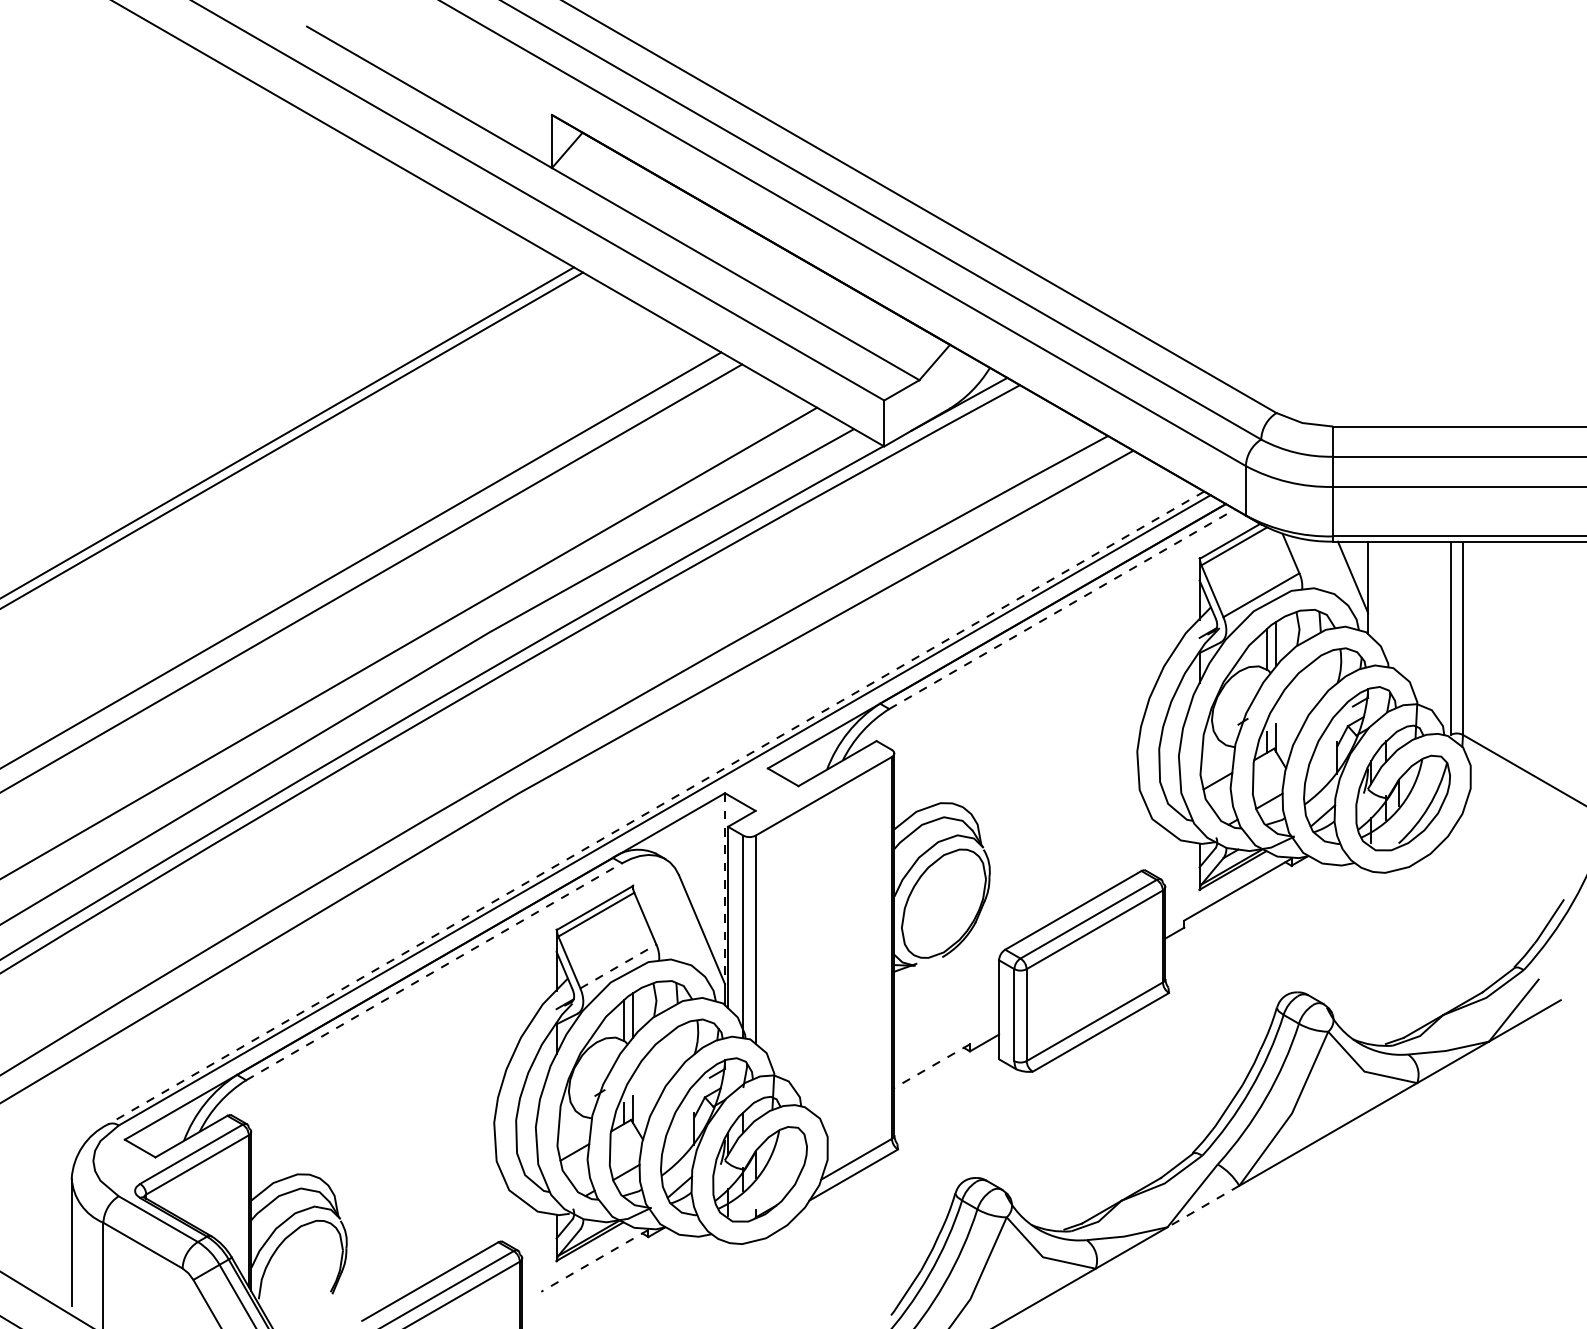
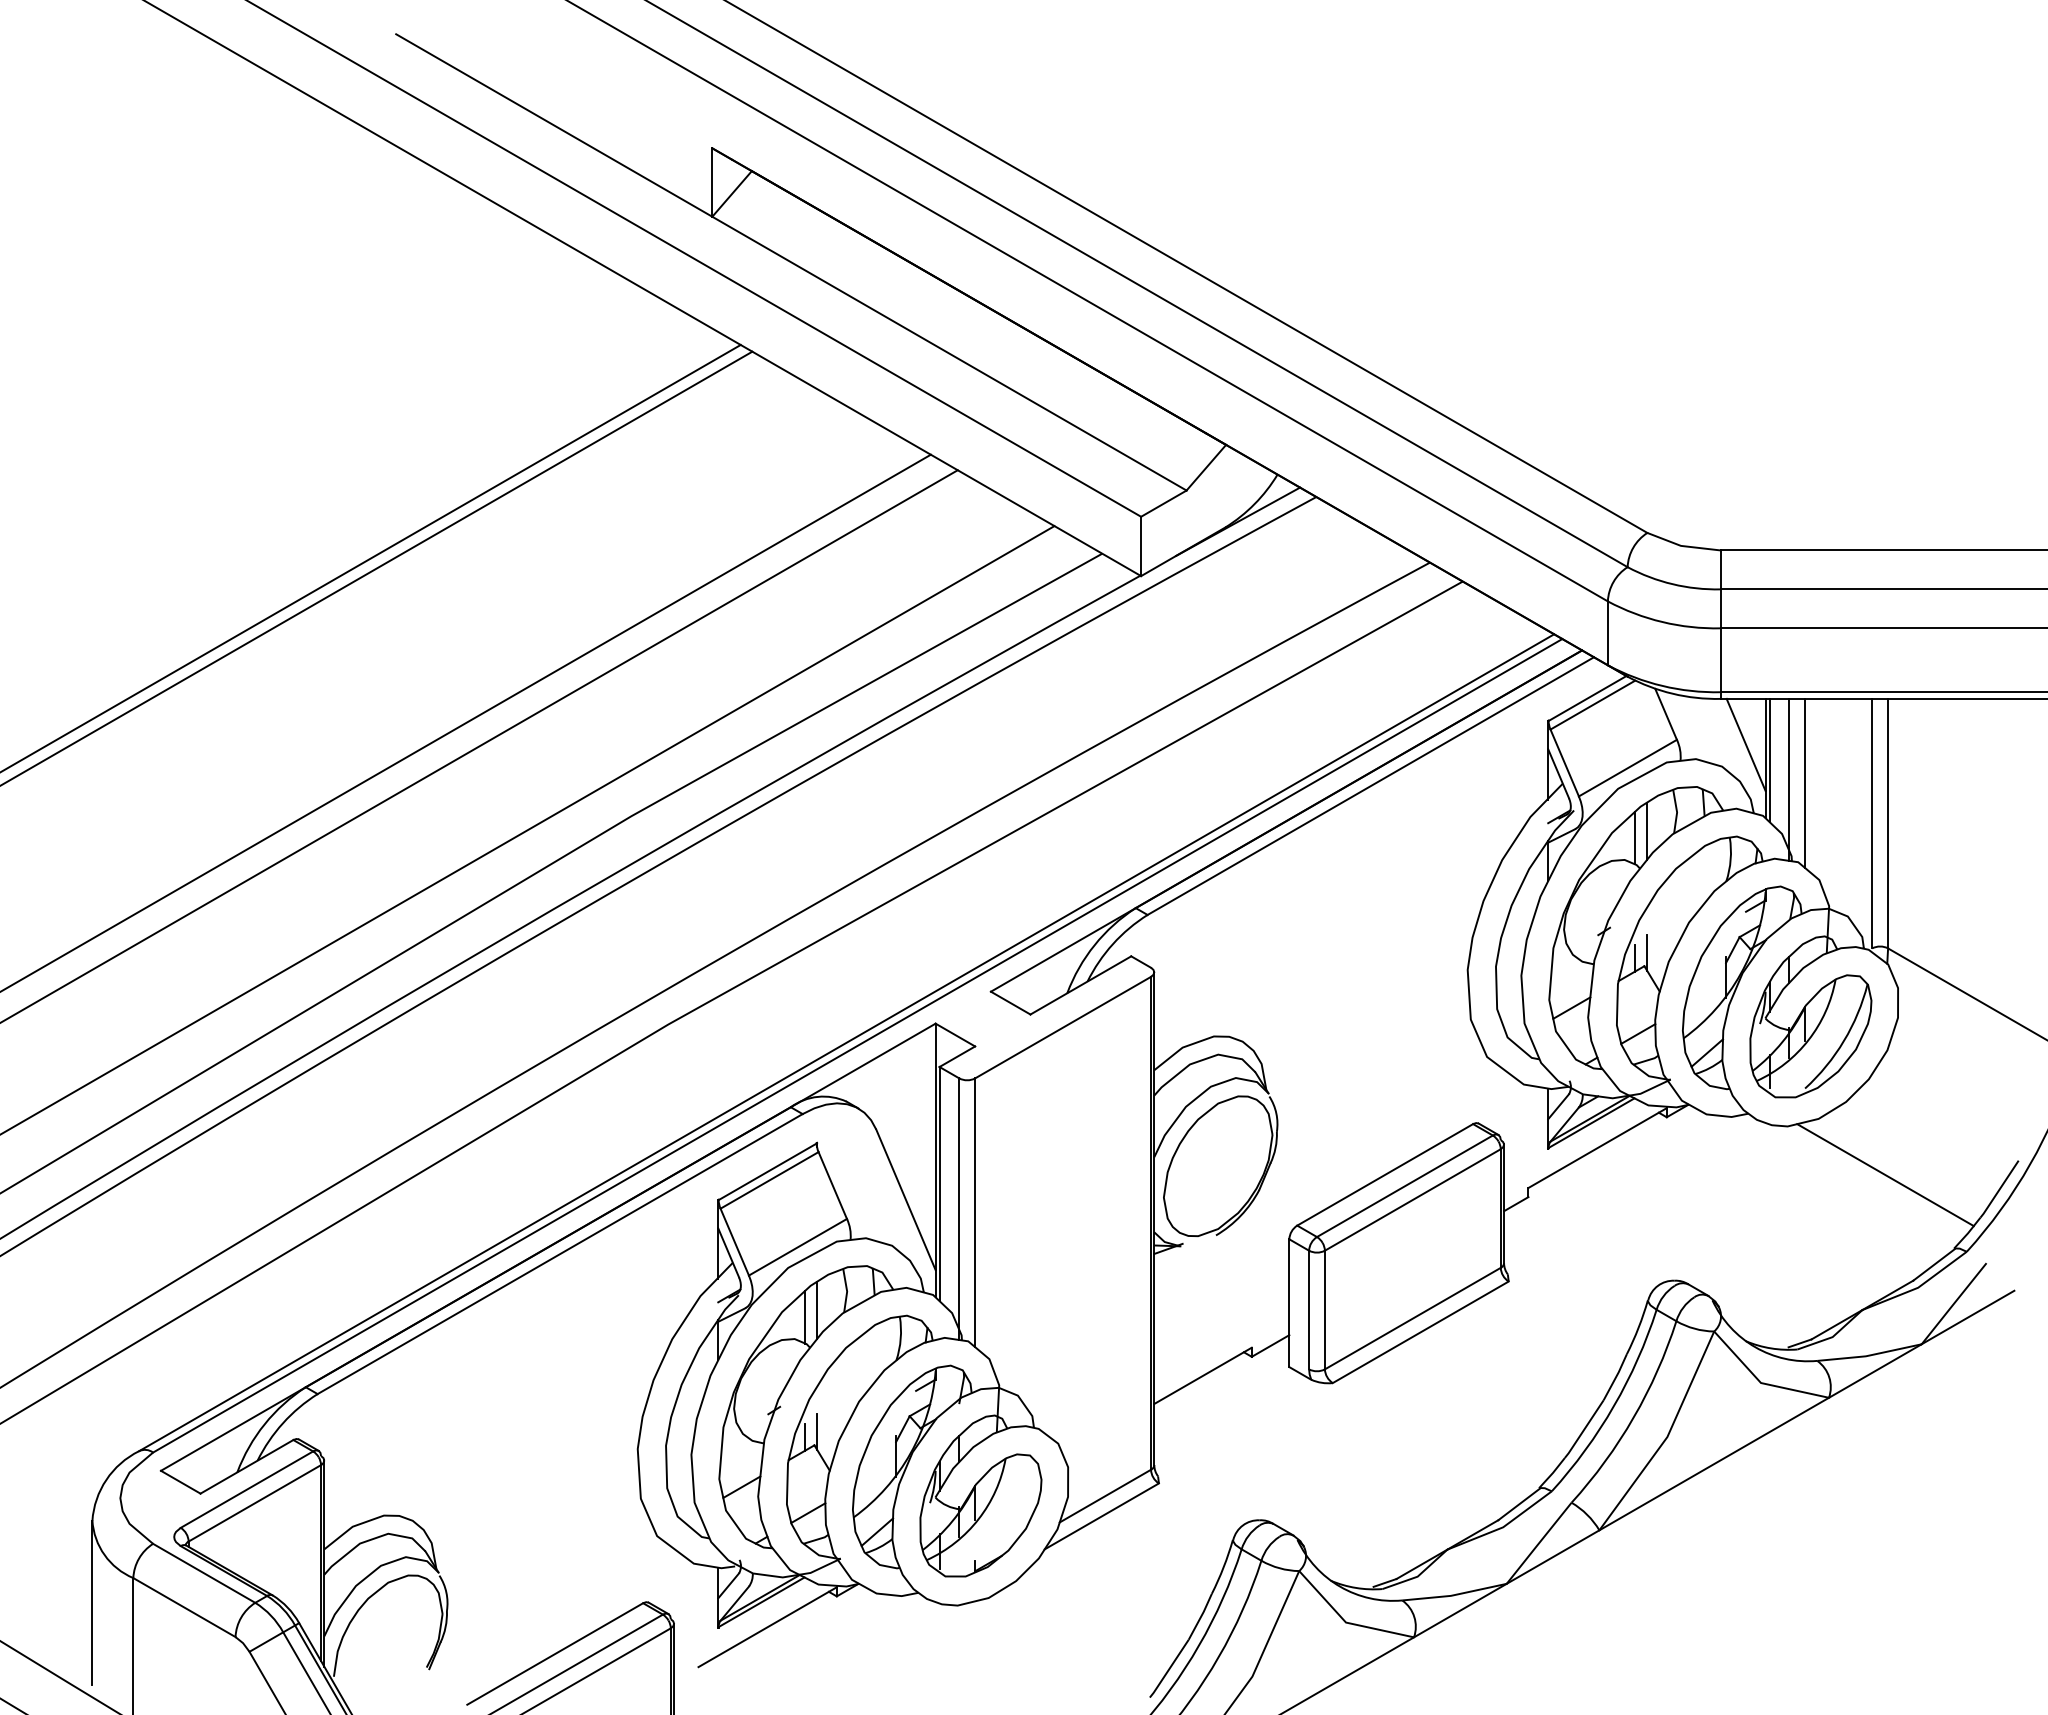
line: (1371, 589) -> (1769, 760), added
line: (1386, 604) -> (1789, 779), added
line: (1399, 607) -> (1805, 783), added
line: (1061, 609) -> (1370, 786), dashed -> solid
line: (655, 807) -> (846, 1042), dashed -> solid
line: (724, 889) -> (935, 1147), dashed -> solid
line: (1460, 910) -> (1885, 1175), added
line: (618, 966) -> (797, 1247), dashed -> solid
line: (434, 971) -> (560, 1253), dashed -> solid
line: (931, 1066) -> (1202, 1376), dashed -> solid
line: (1203, 1206) -> (1553, 1557), dashed -> solid
line: (594, 1261) -> (767, 1627), dashed -> solid

